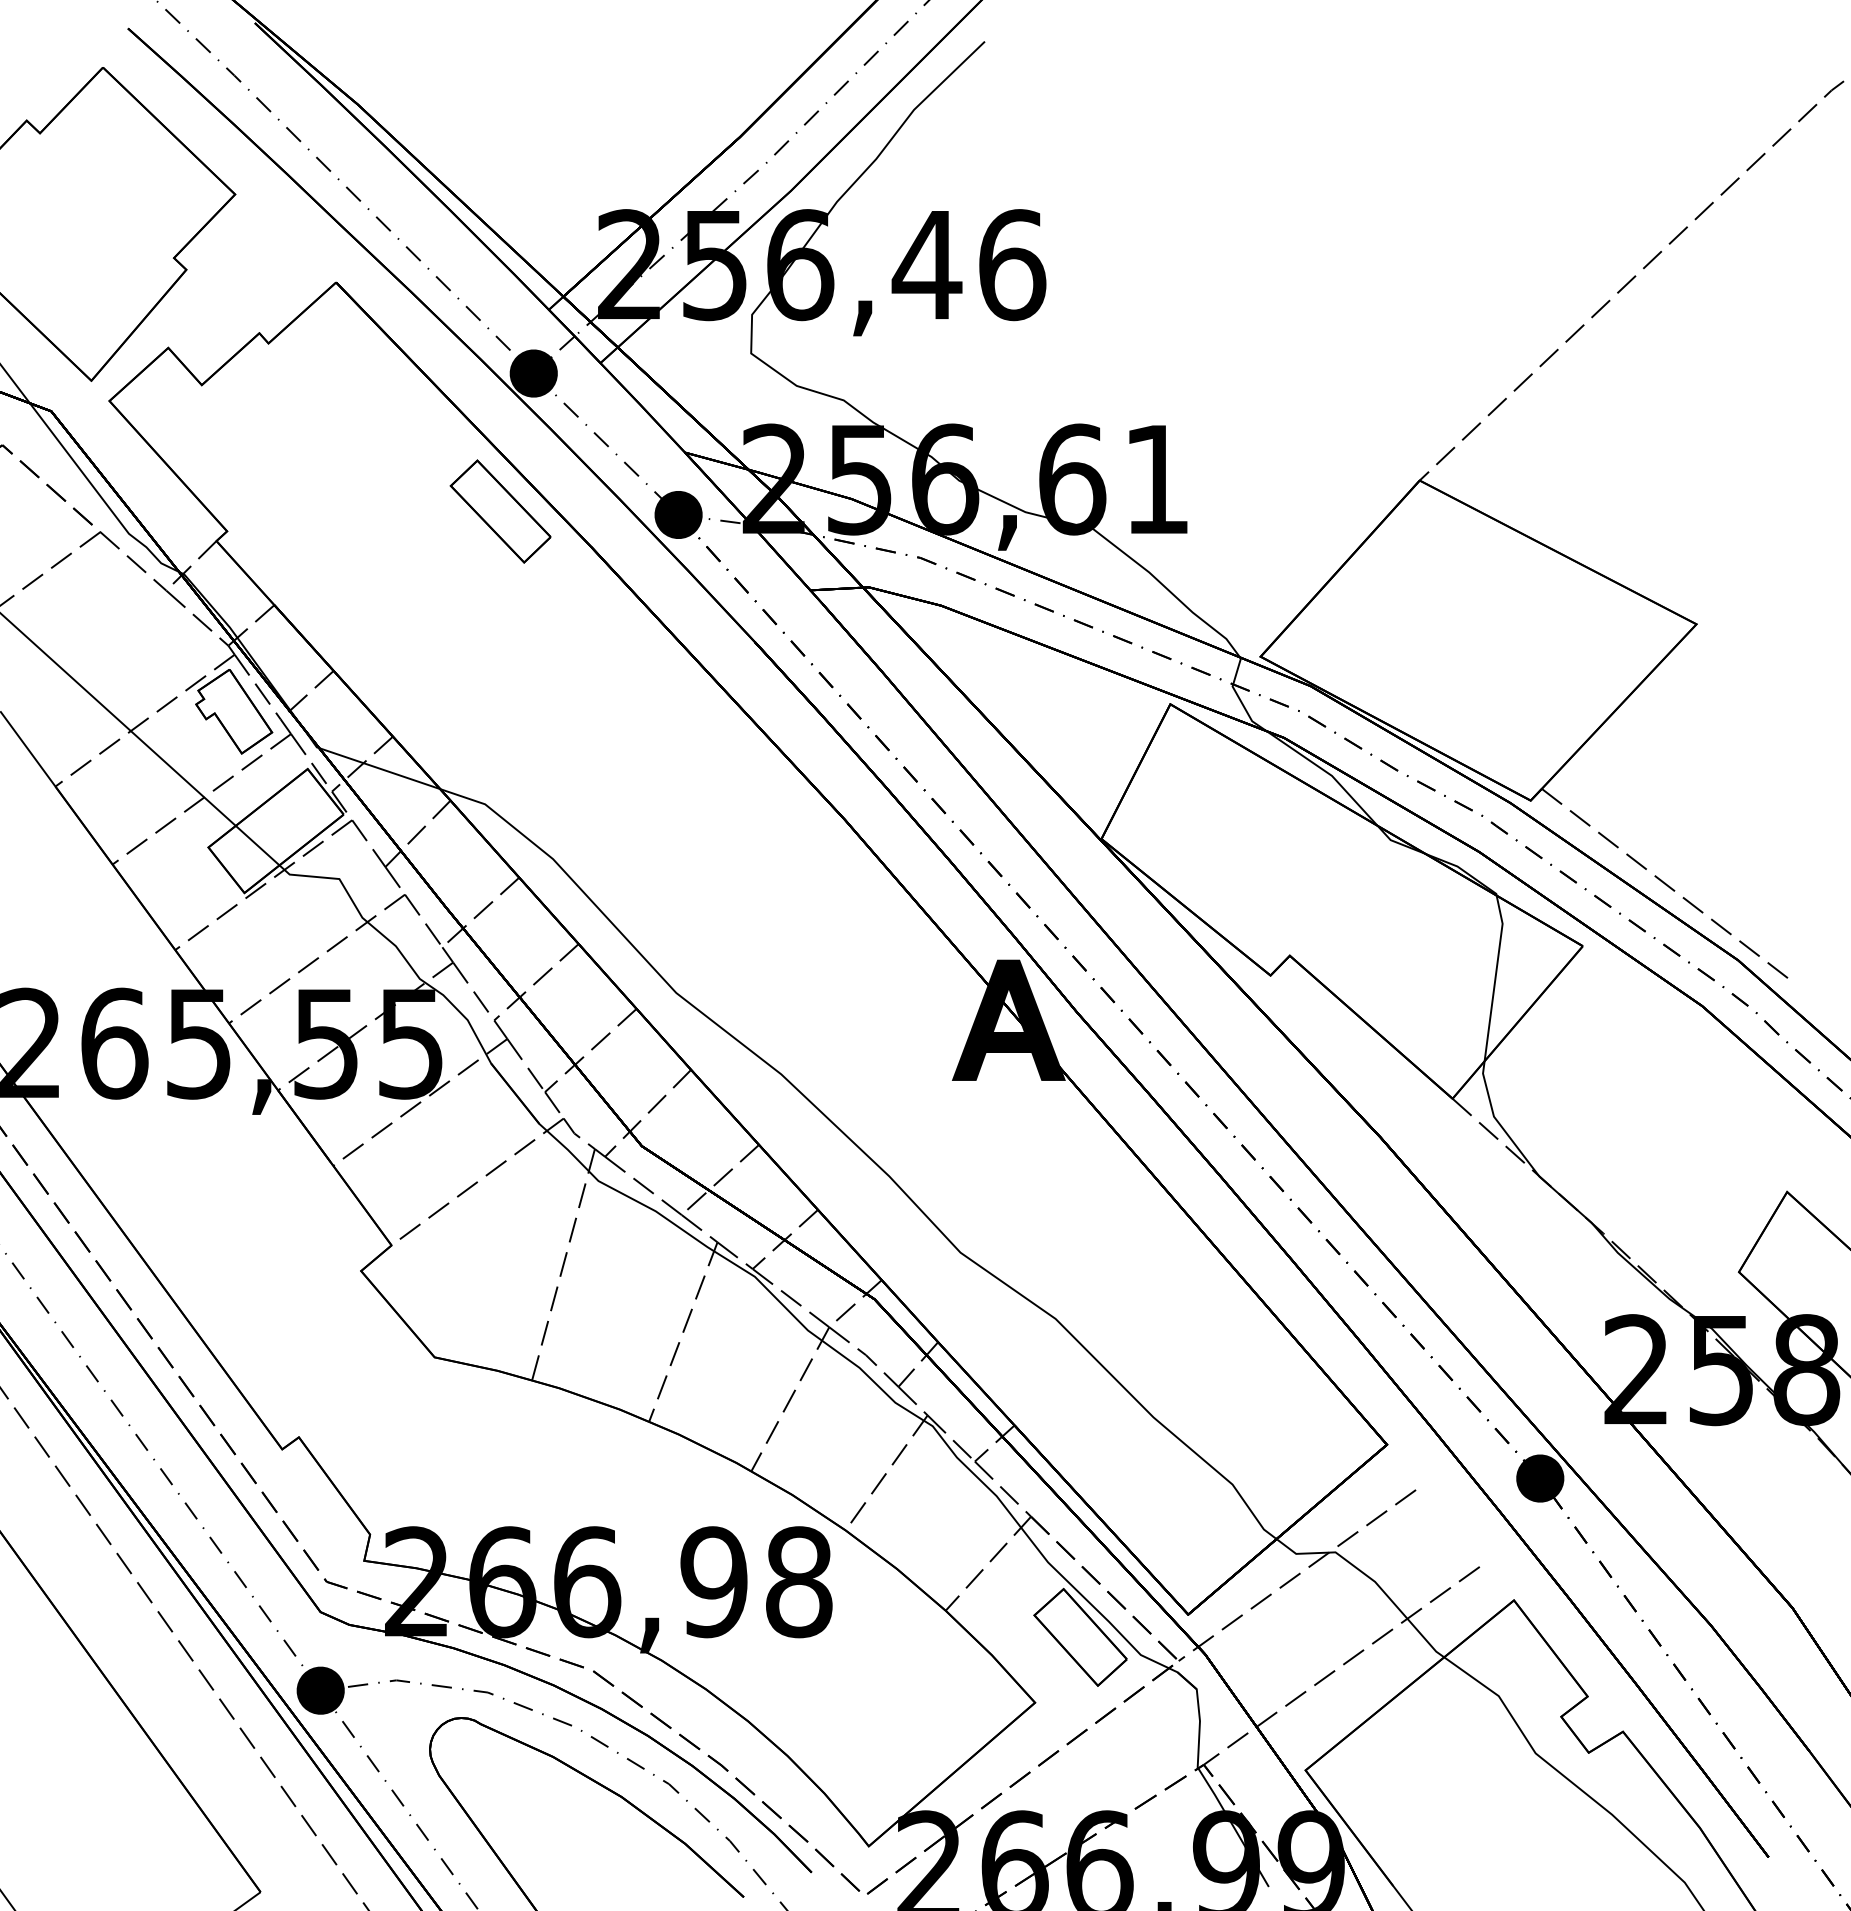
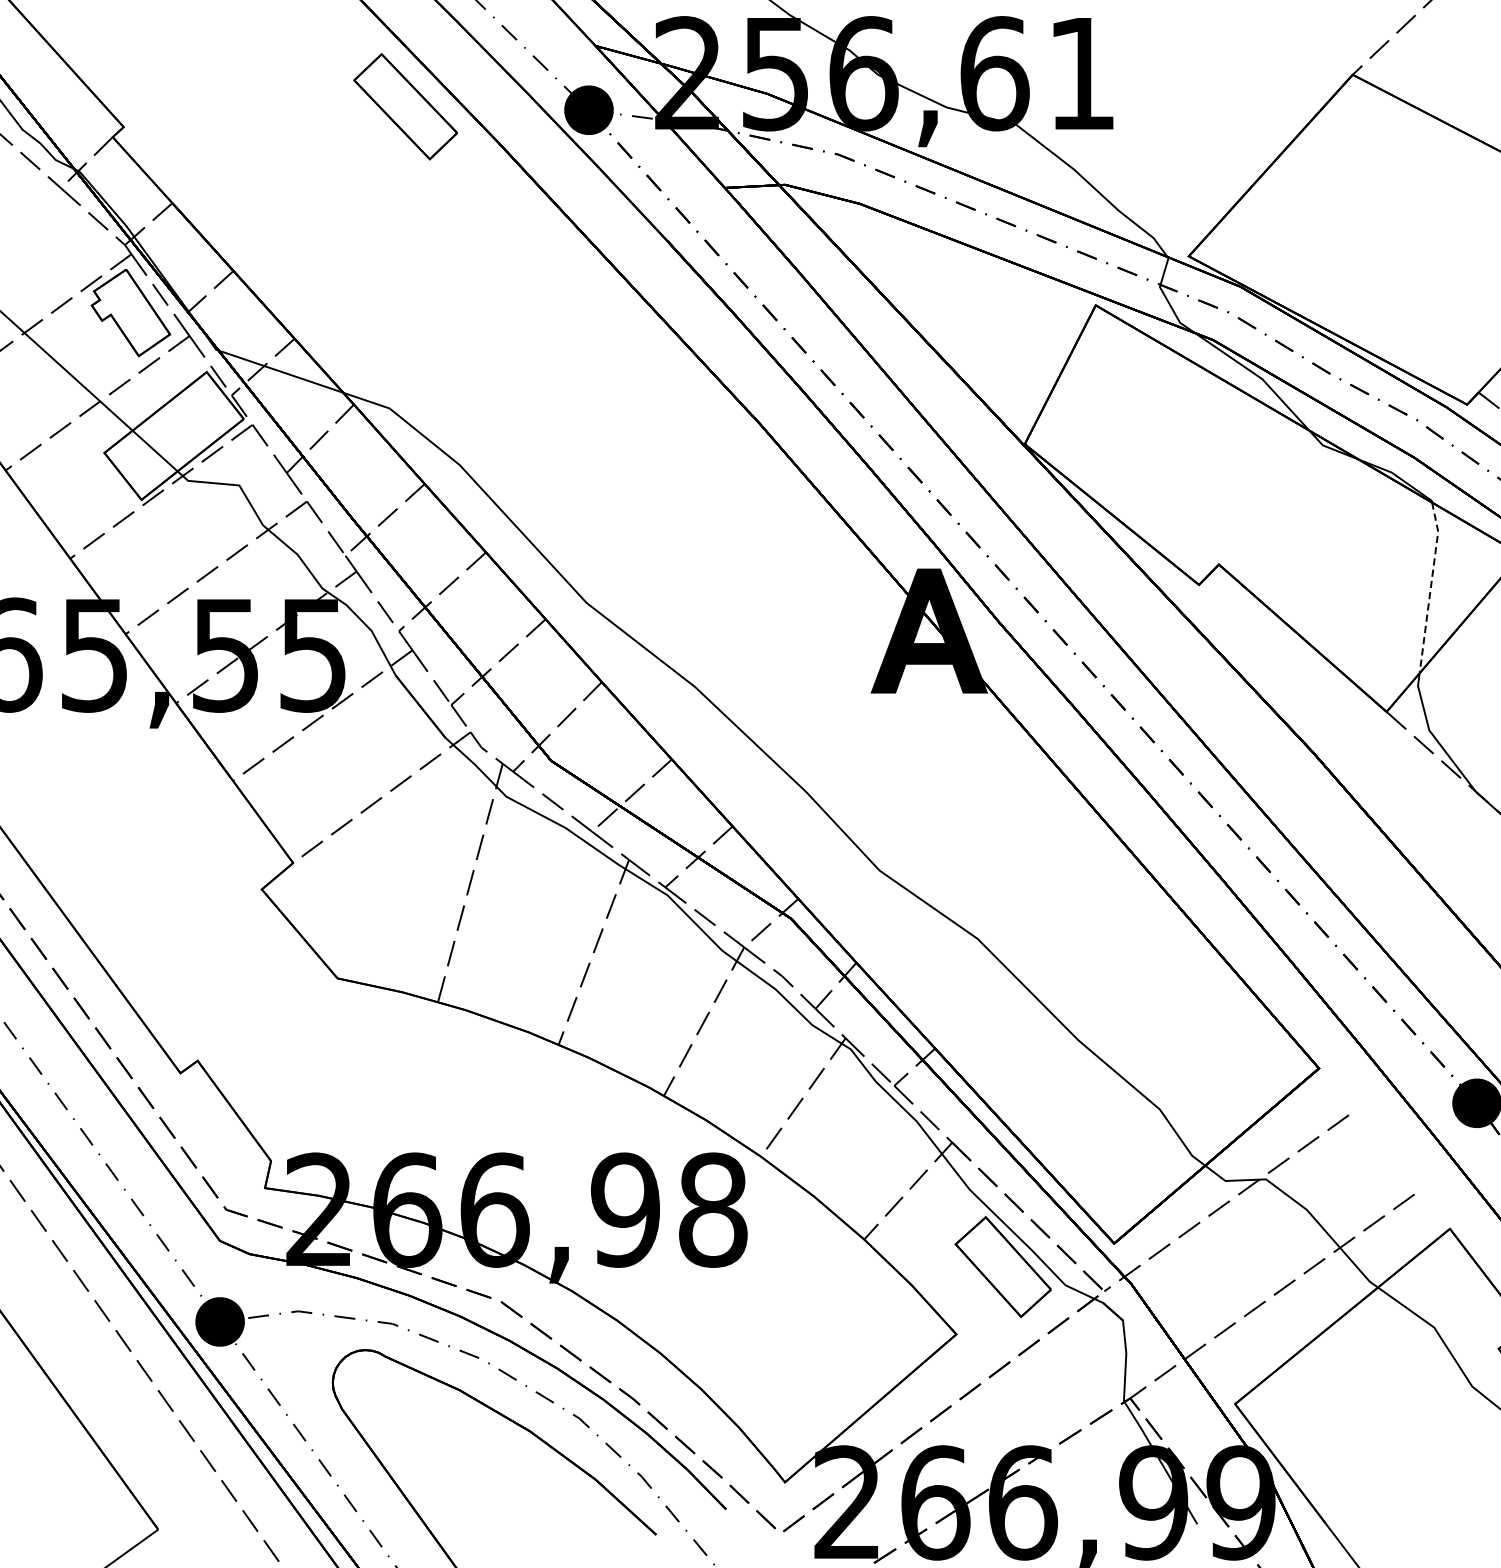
line: (1495, 978) -> (1430, 587), solid -> dashed

